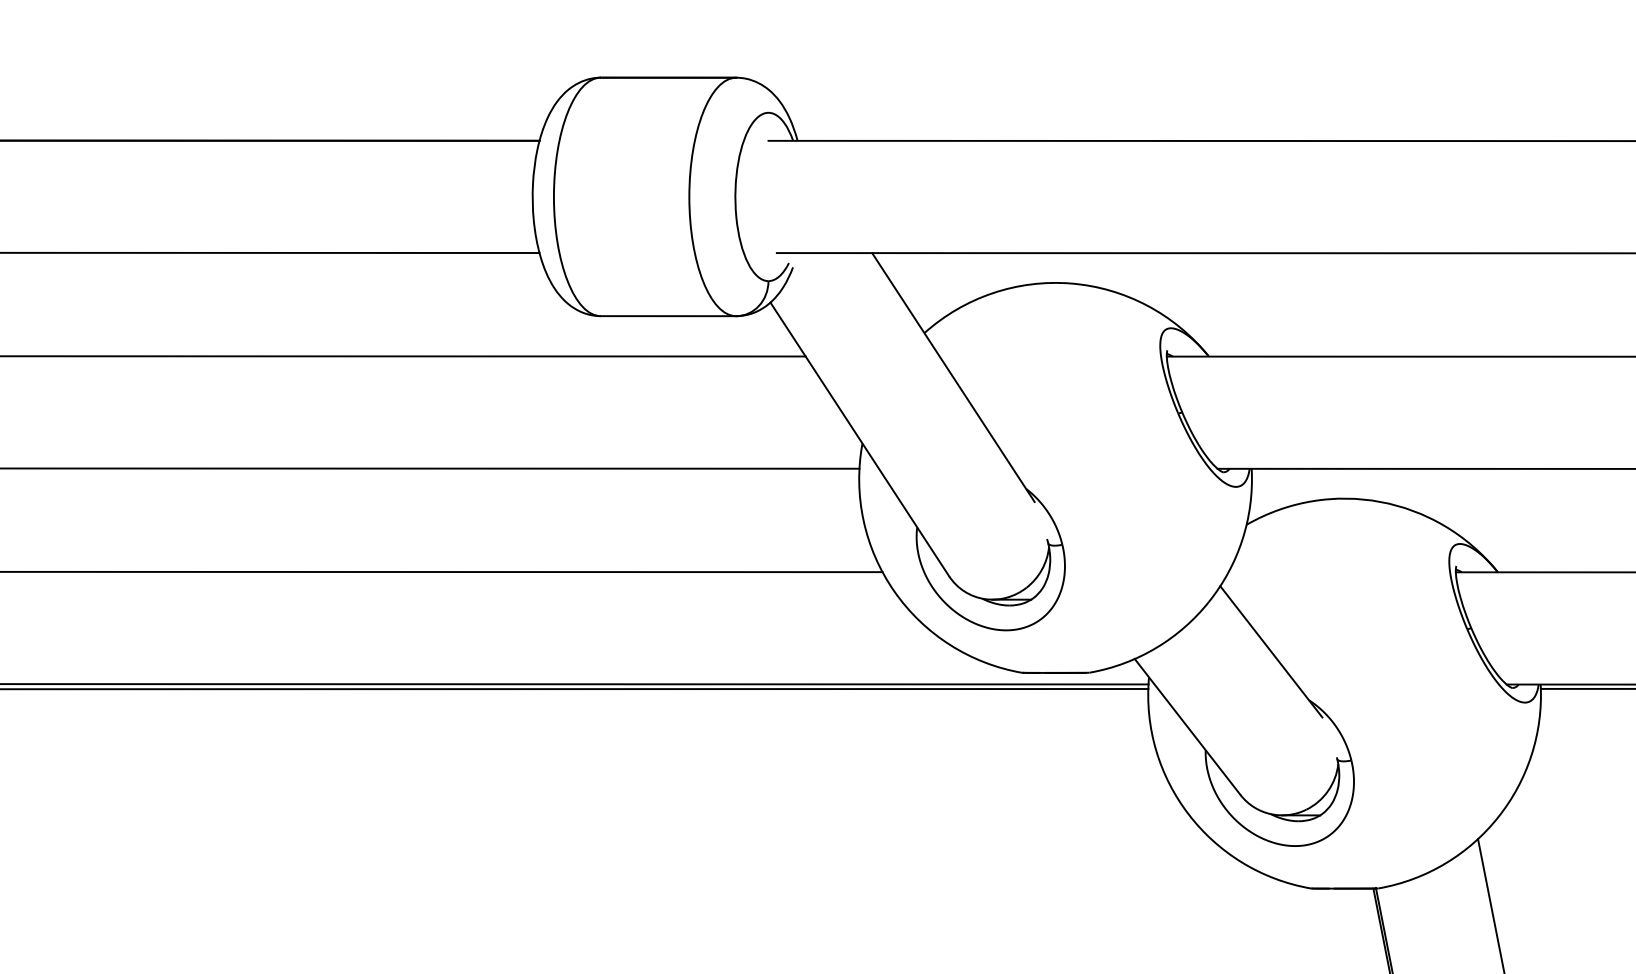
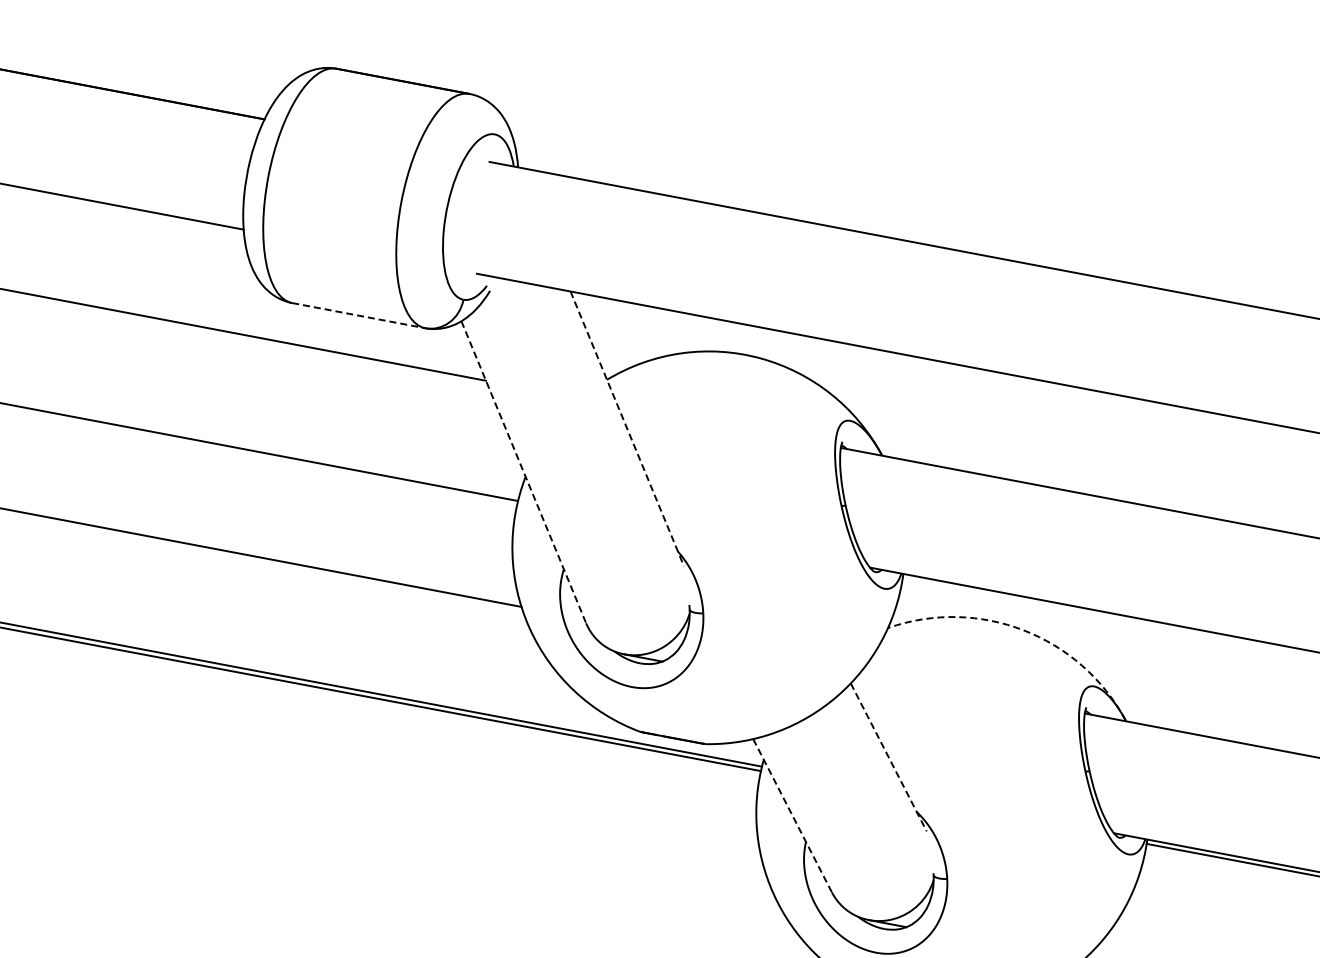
line: (668, 316) -> (358, 315), solid -> dashed
line: (953, 377) -> (627, 428), solid -> dashed
line: (860, 439) -> (524, 472), solid -> dashed
arc: (1380, 501) -> (1023, 629), solid -> dashed
line: (1271, 652) -> (888, 758), solid -> dashed
line: (1187, 727) -> (792, 816), solid -> dashed

